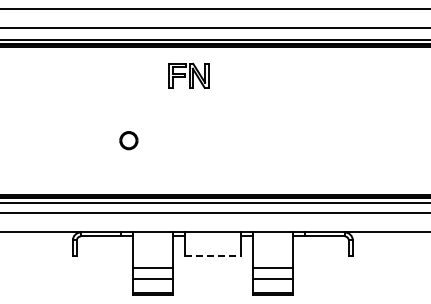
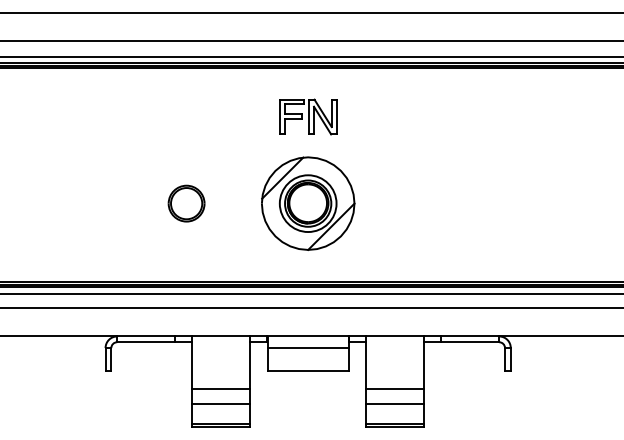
part: (188, 75) -> (307, 116), moved
part: (128, 140) -> (186, 203), size x1.43
part: (212, 140) -> (307, 203), added
line: (212, 240) -> (307, 348), added
line: (212, 256) -> (307, 371), dashed -> solid

